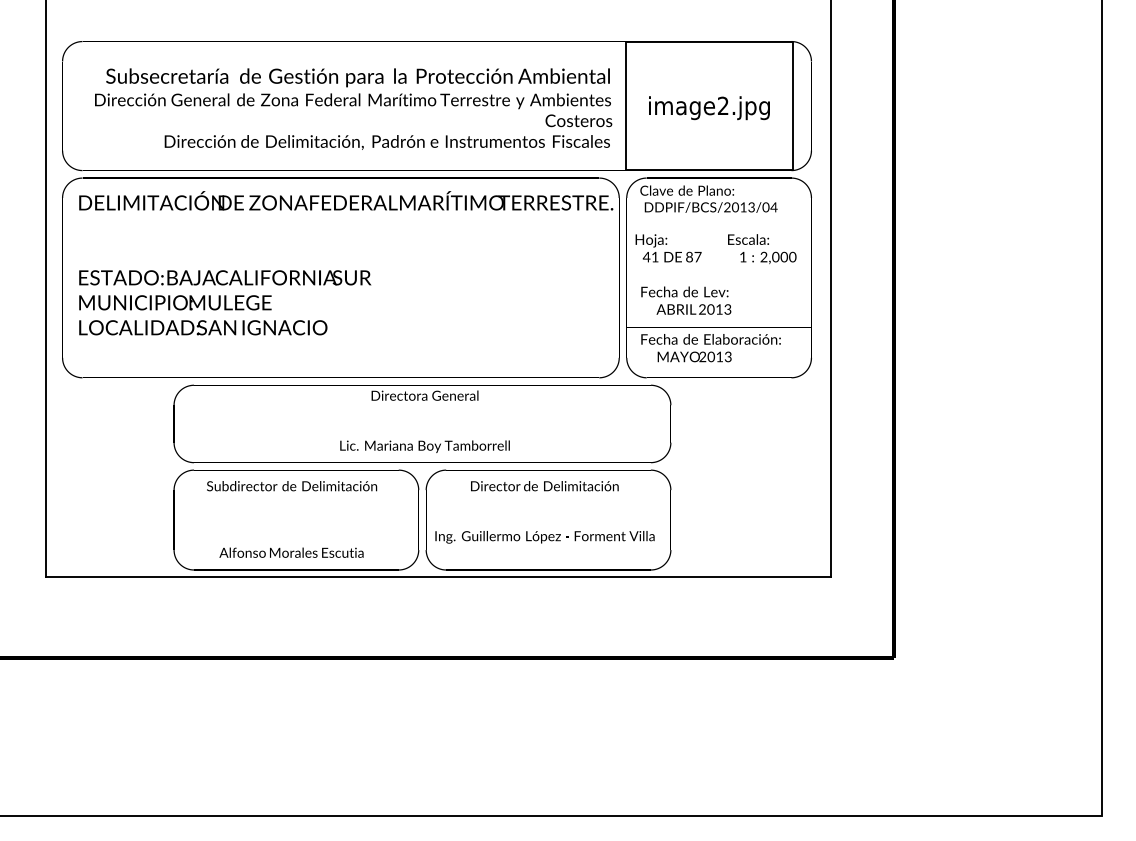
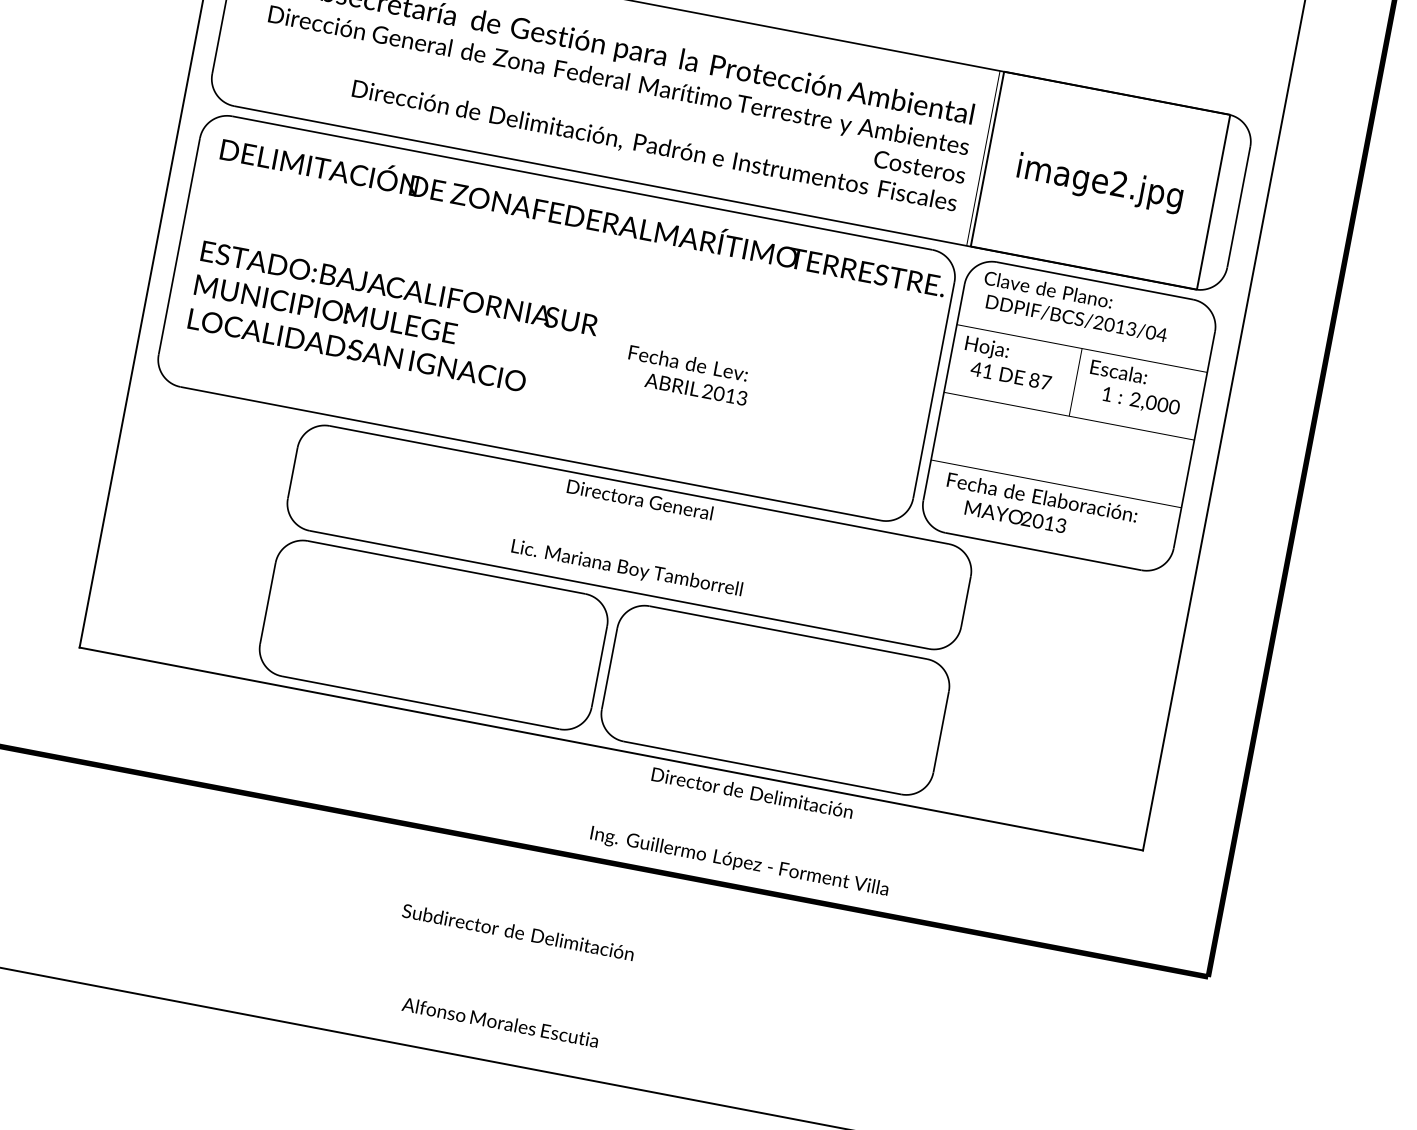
text: (686, 300) -> (688, 375), moved
text: (544, 512) -> (745, 828), moved
text: (292, 519) -> (510, 977), moved

